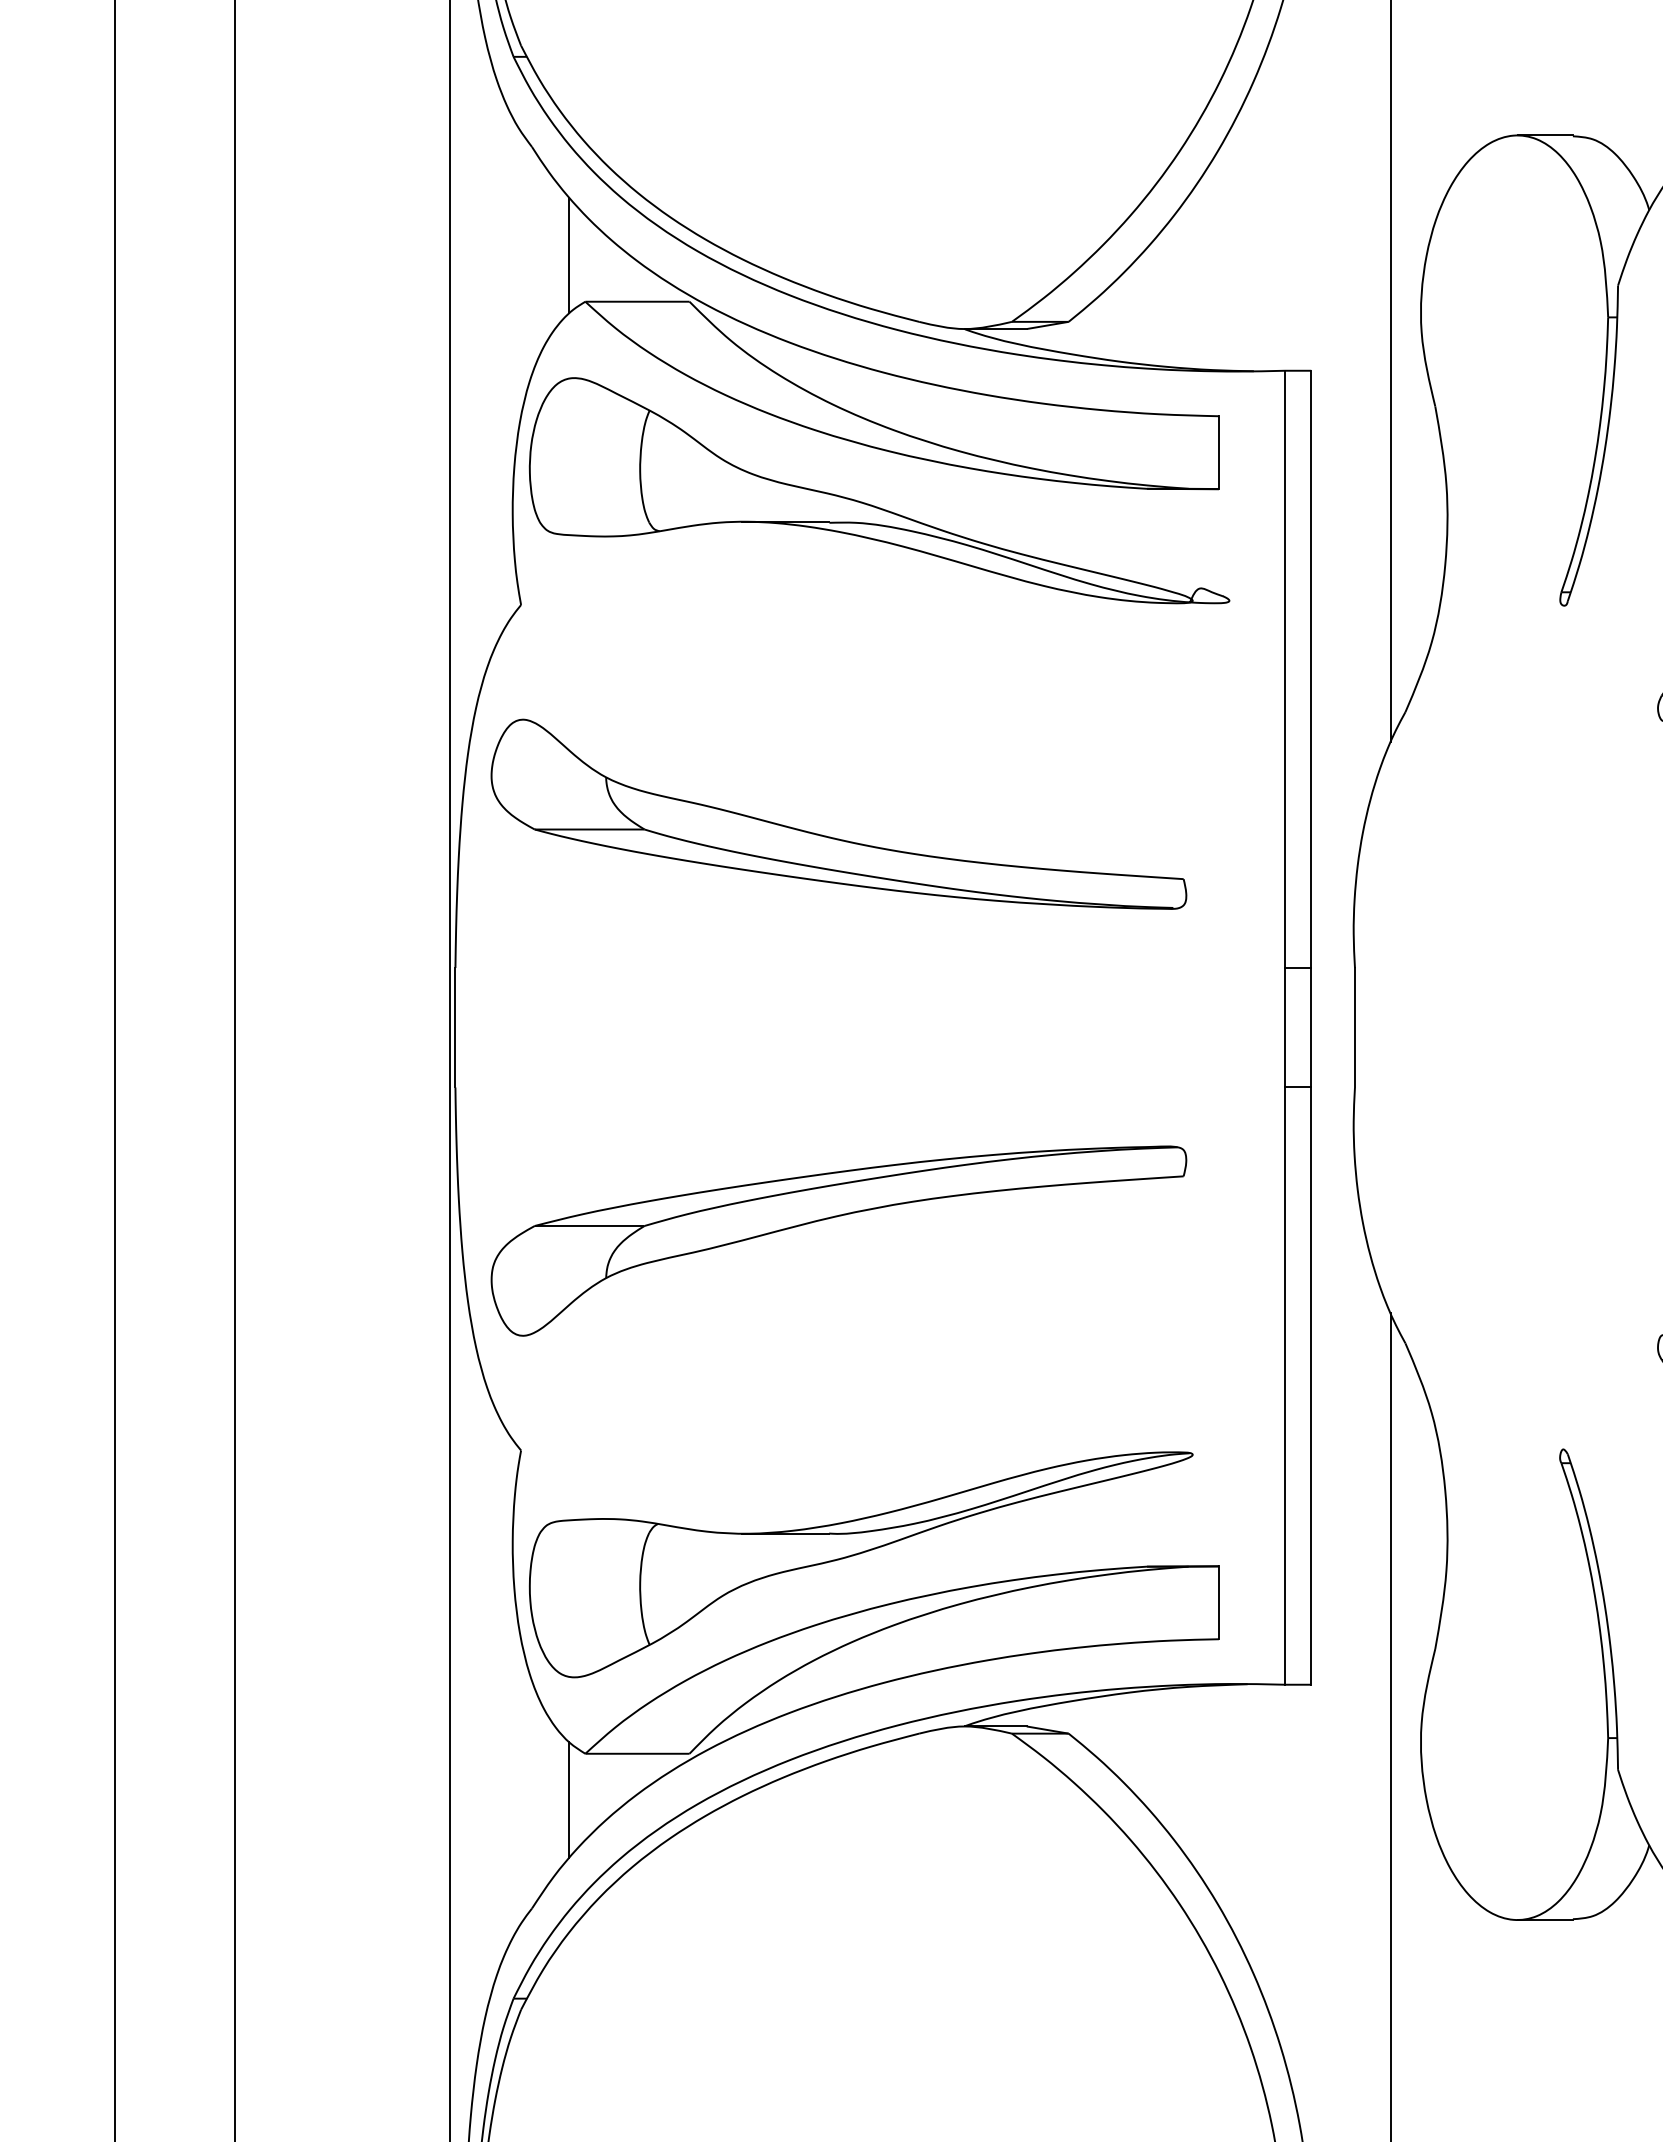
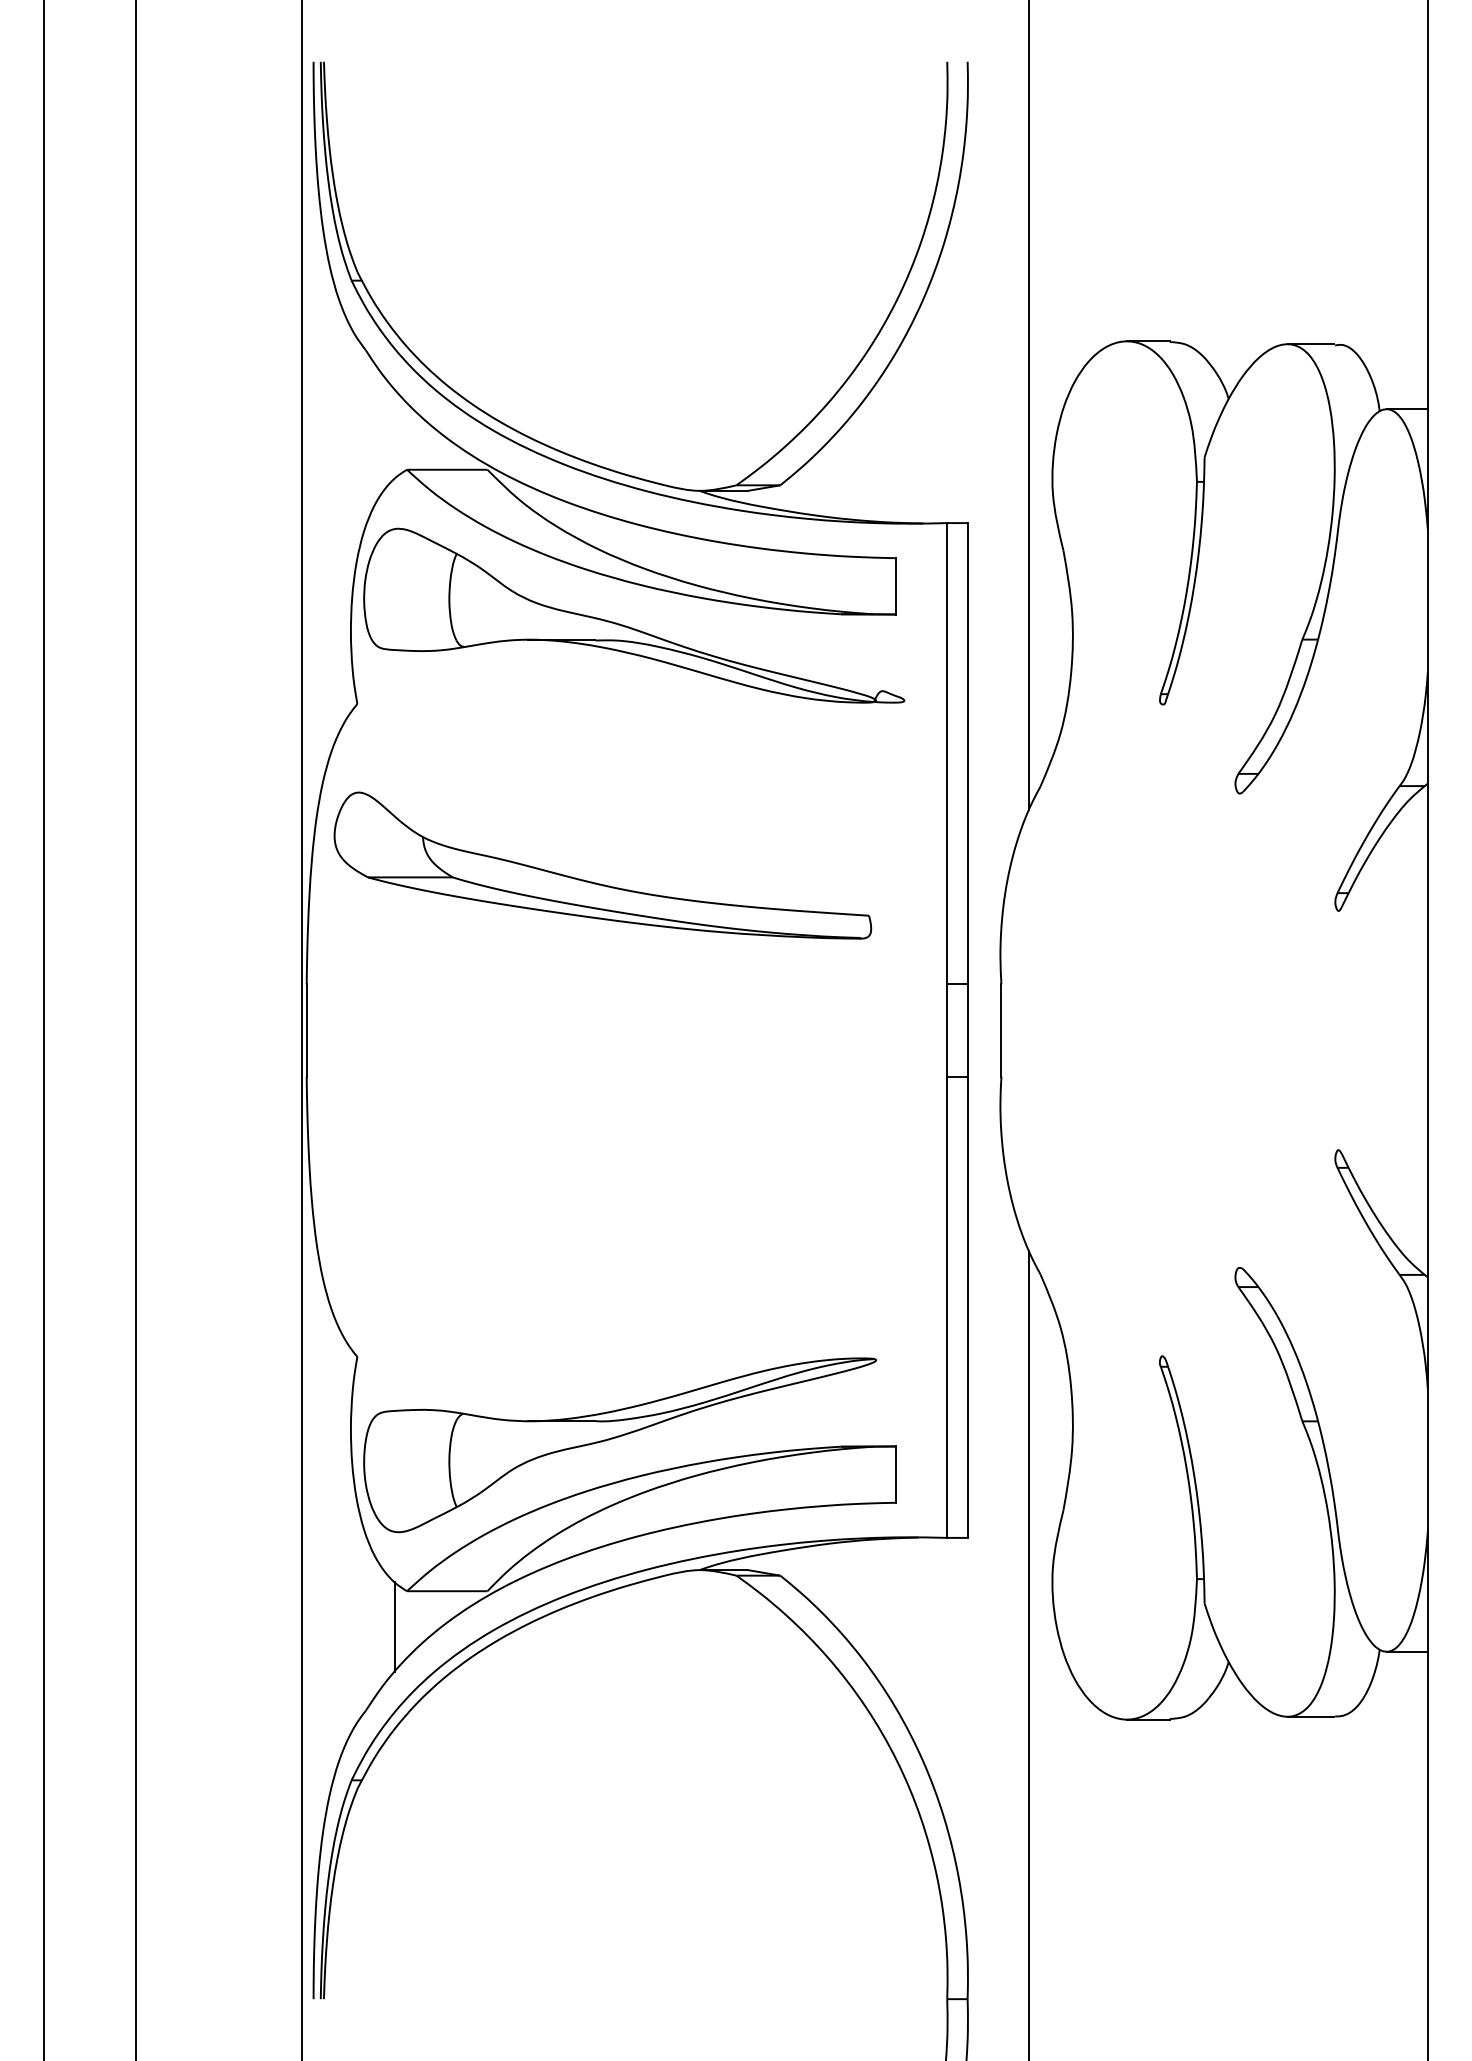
line: (569, 254) -> (394, 433), removed
part: (830, 1219) -> (596, 1178), removed

